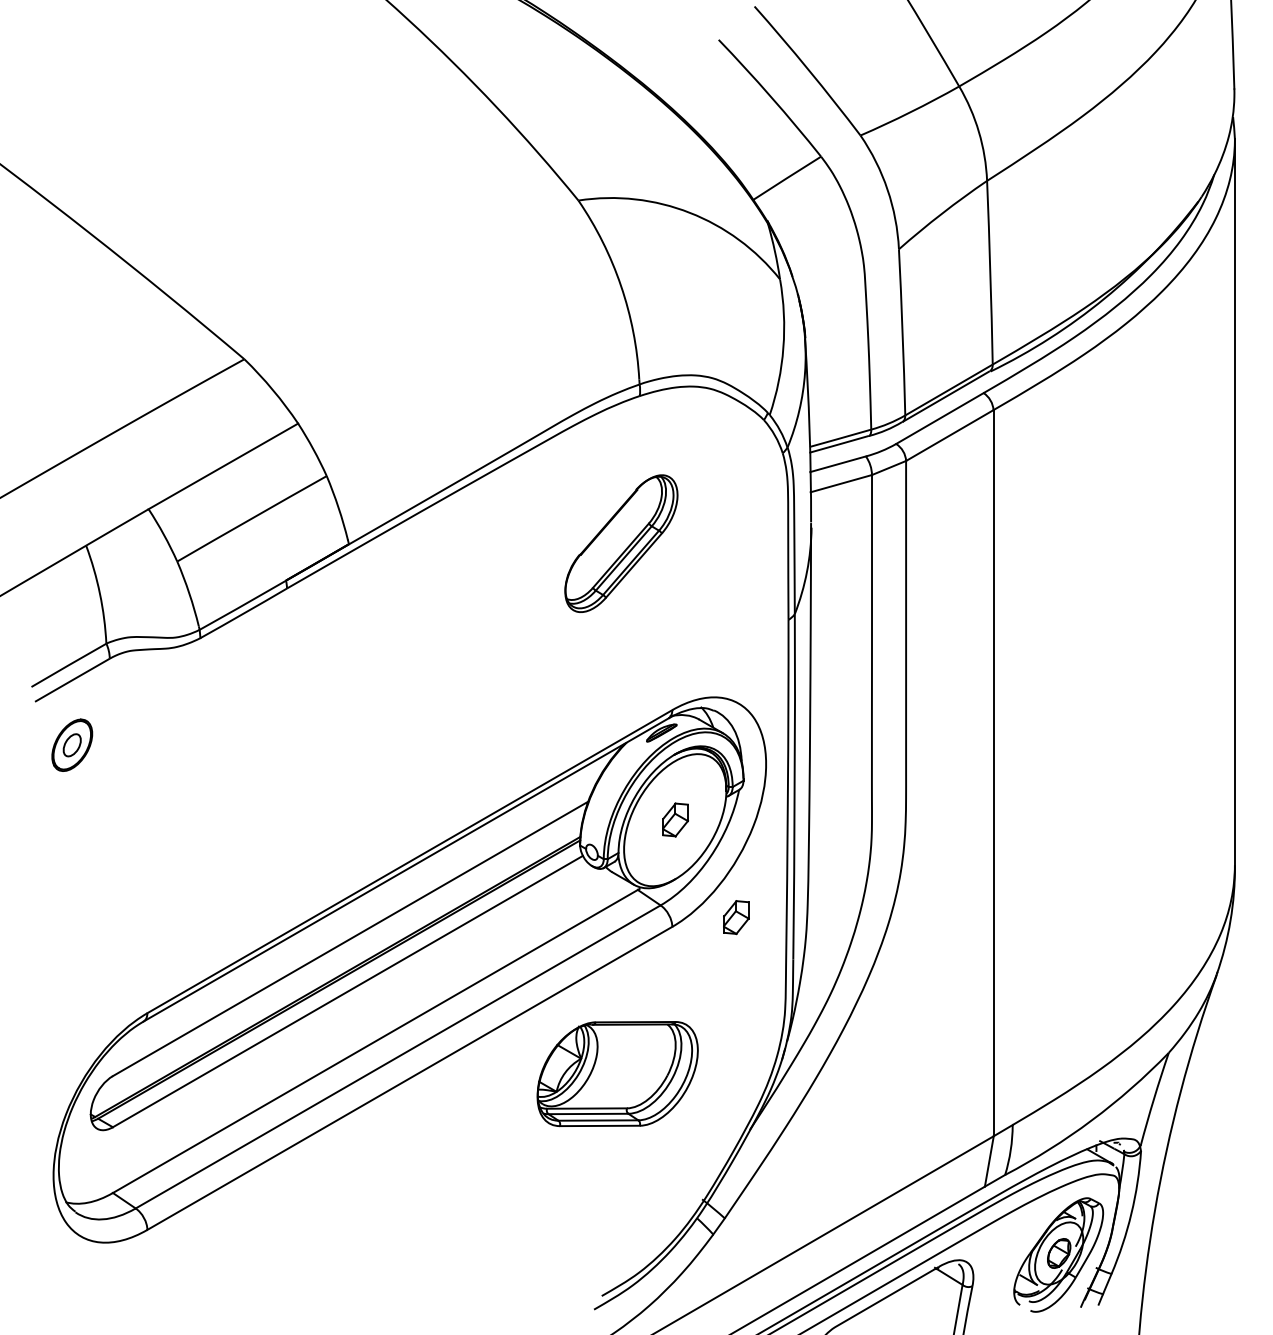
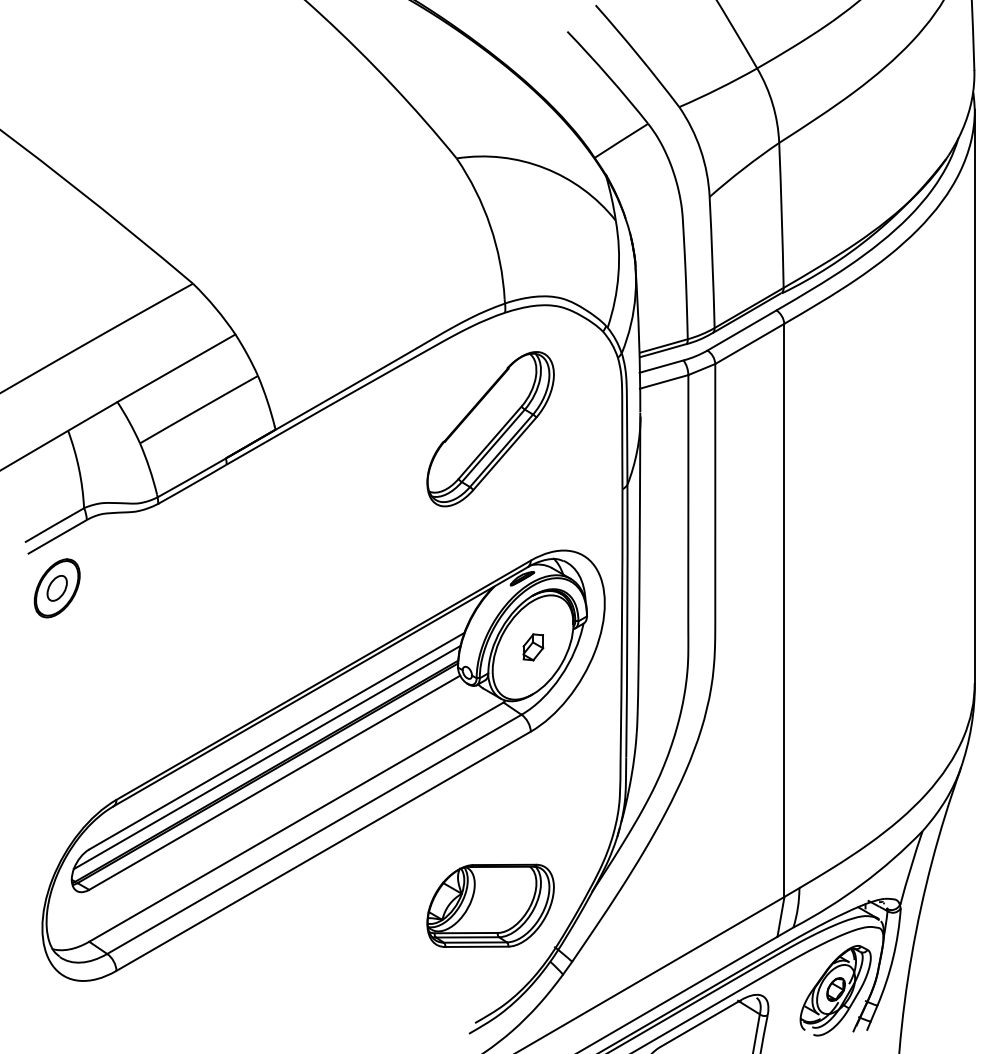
part: (621, 543) -> (490, 429), size x1.43
part: (71, 745) -> (56, 588), size x1.43
part: (736, 917) -> (581, 724), removed
line: (337, 959) -> (266, 757), added
part: (617, 1073) -> (490, 905), moved

